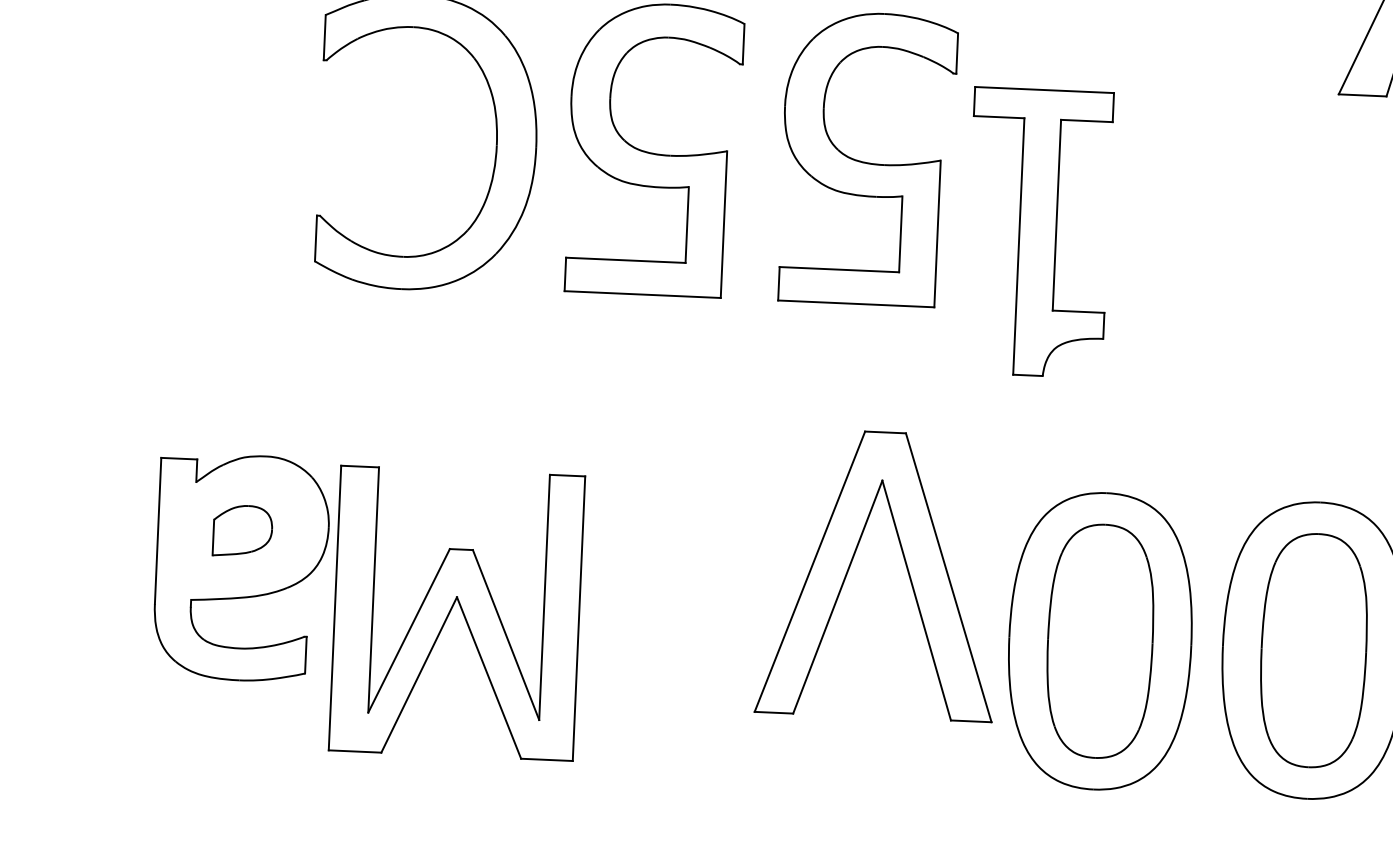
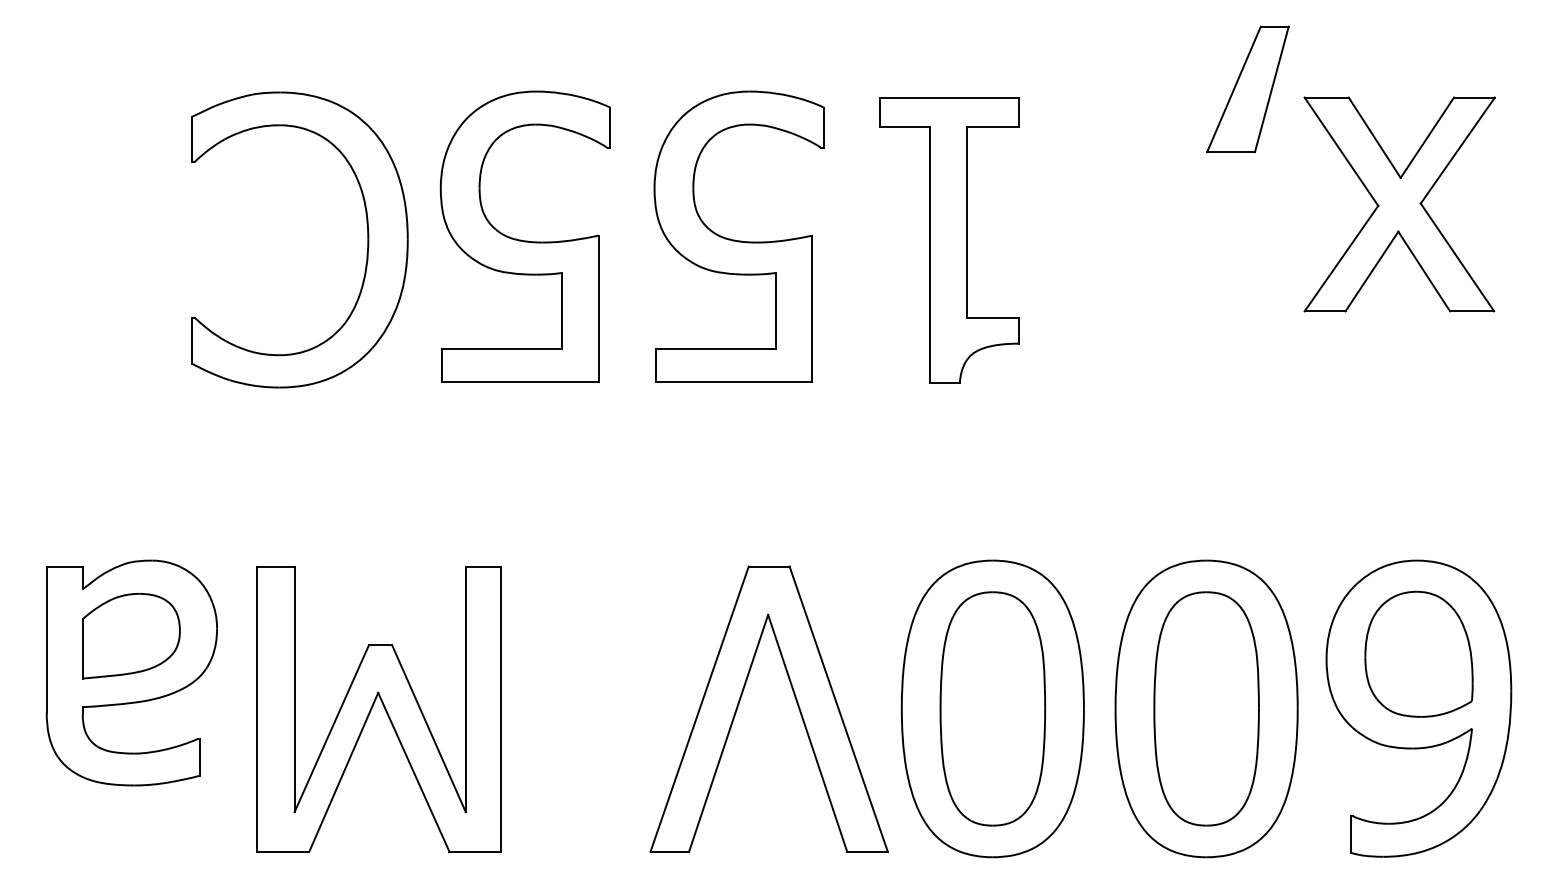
part: (1038, 232) -> (949, 240), moved
part: (242, 531) -> (131, 636), size x1.67
part: (906, 567) -> (795, 700), moved
part: (456, 613) -> (378, 709), moved

